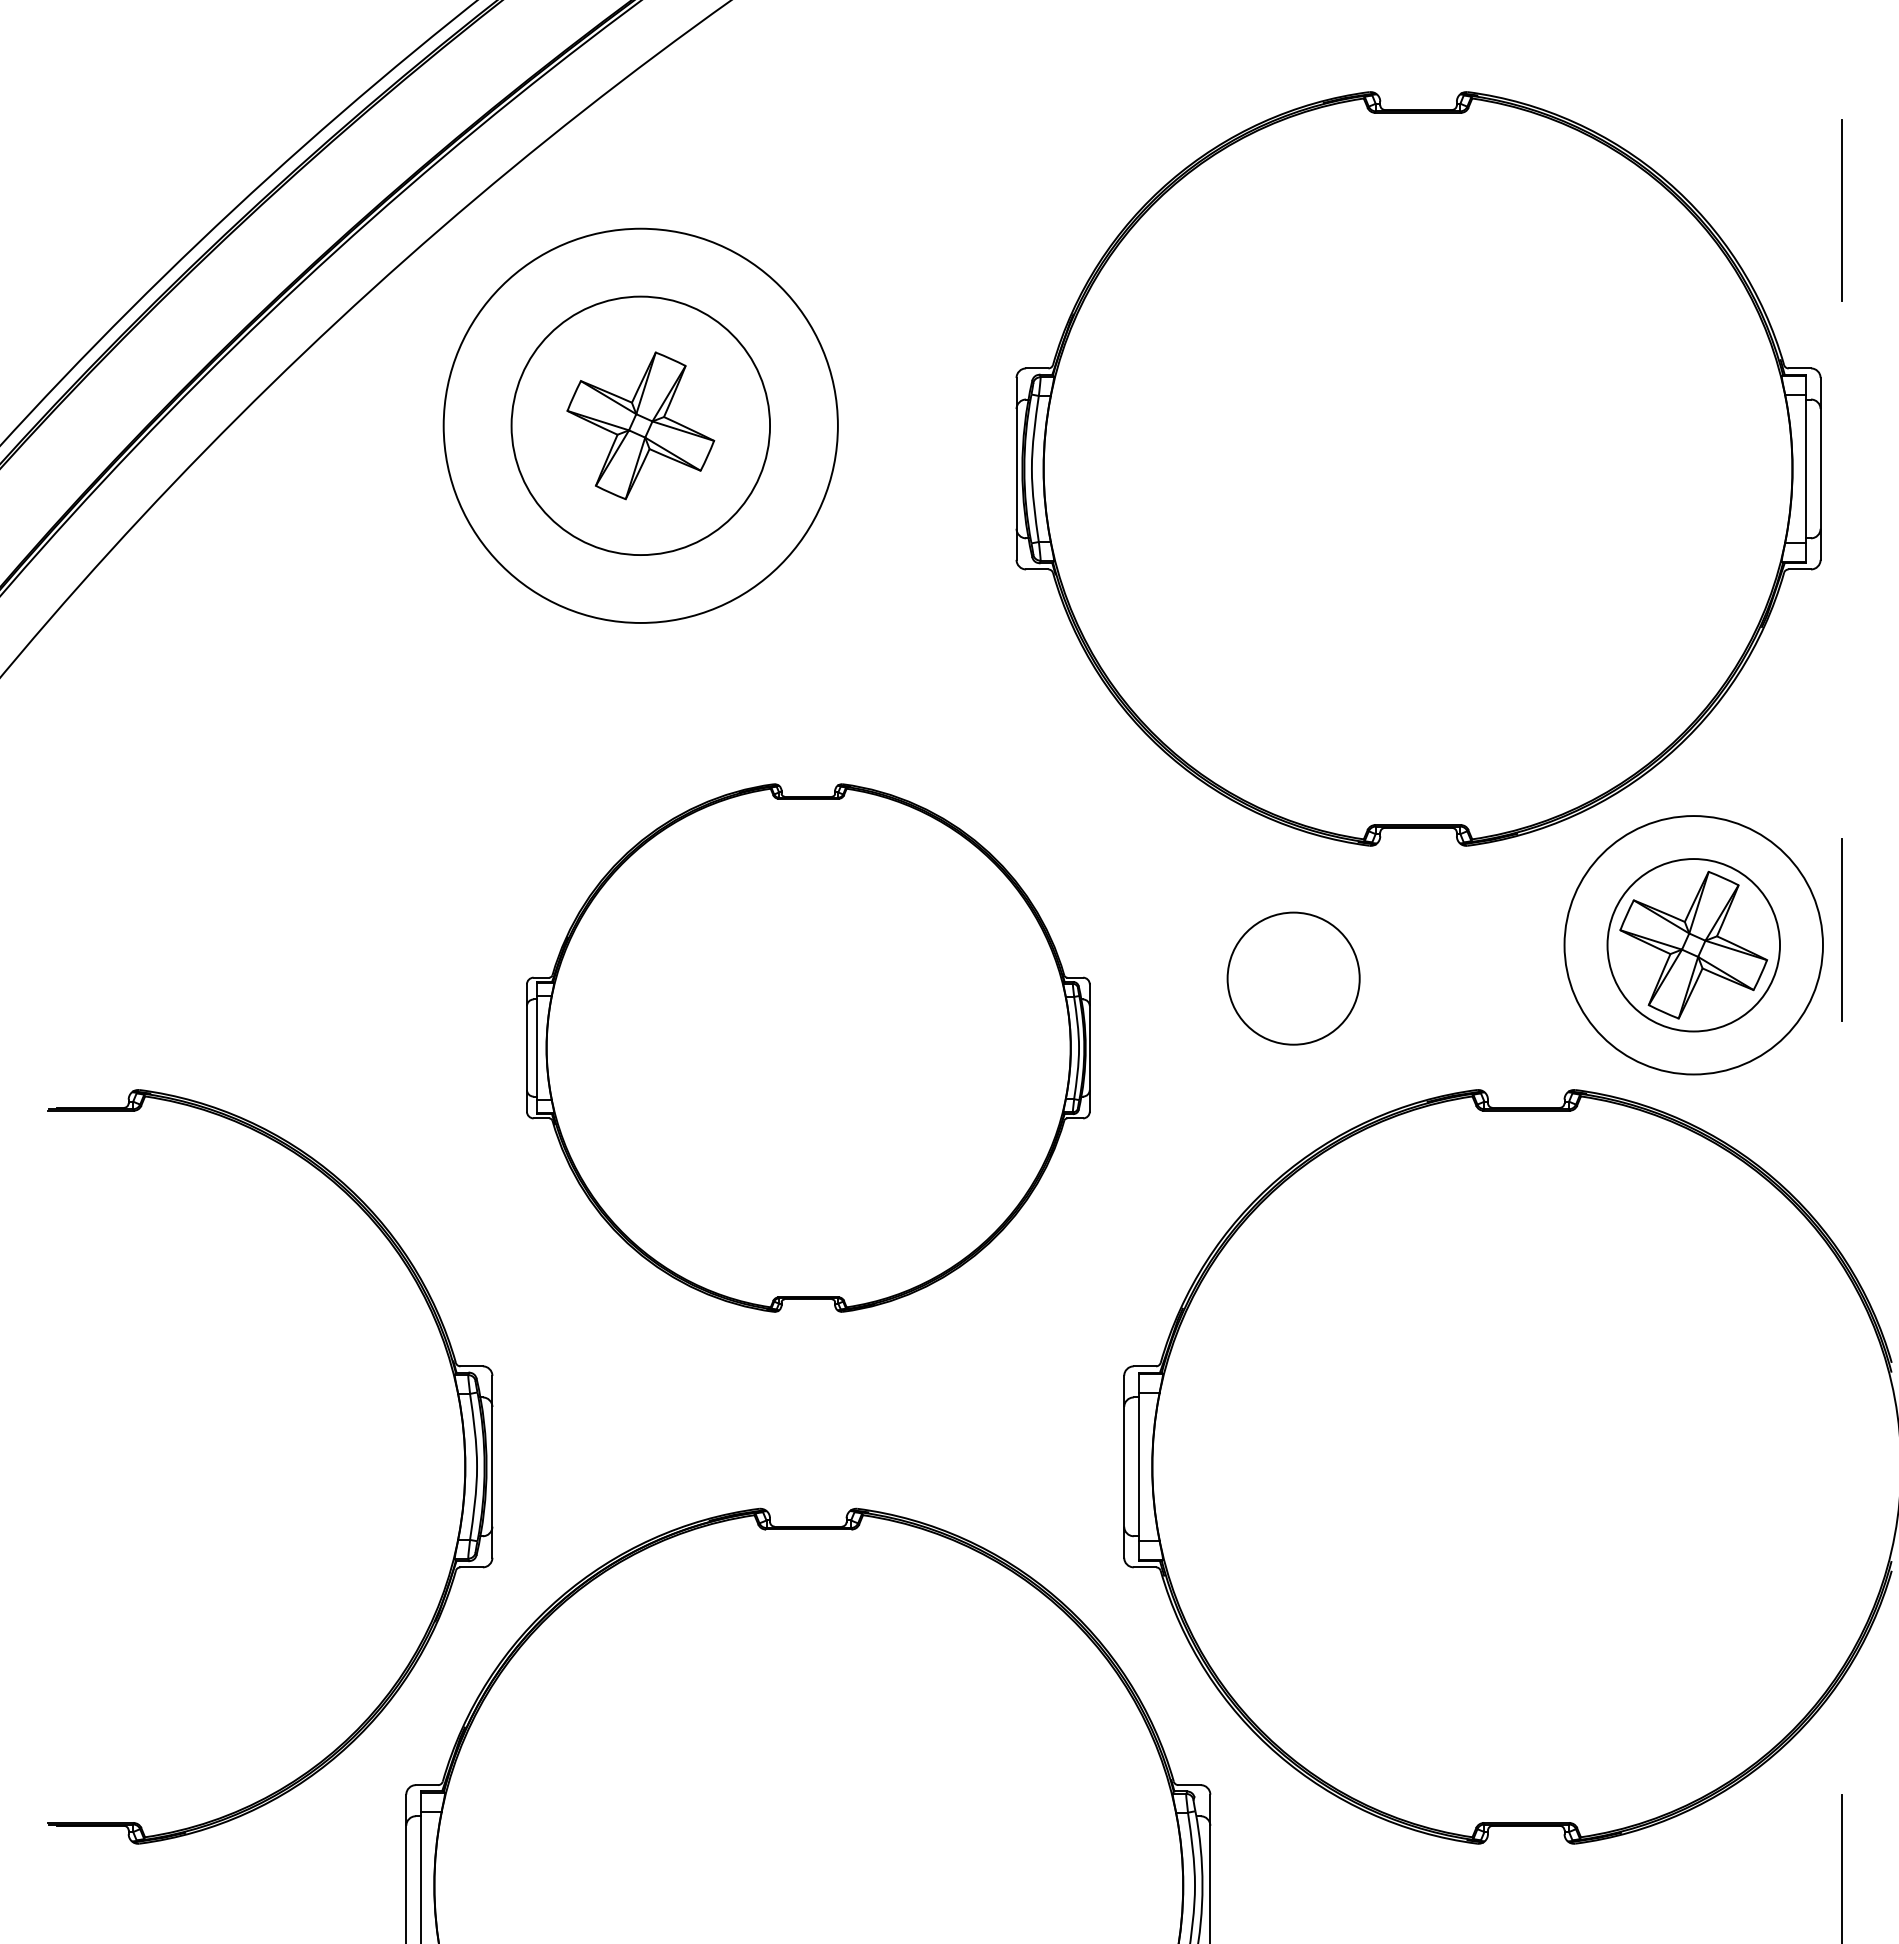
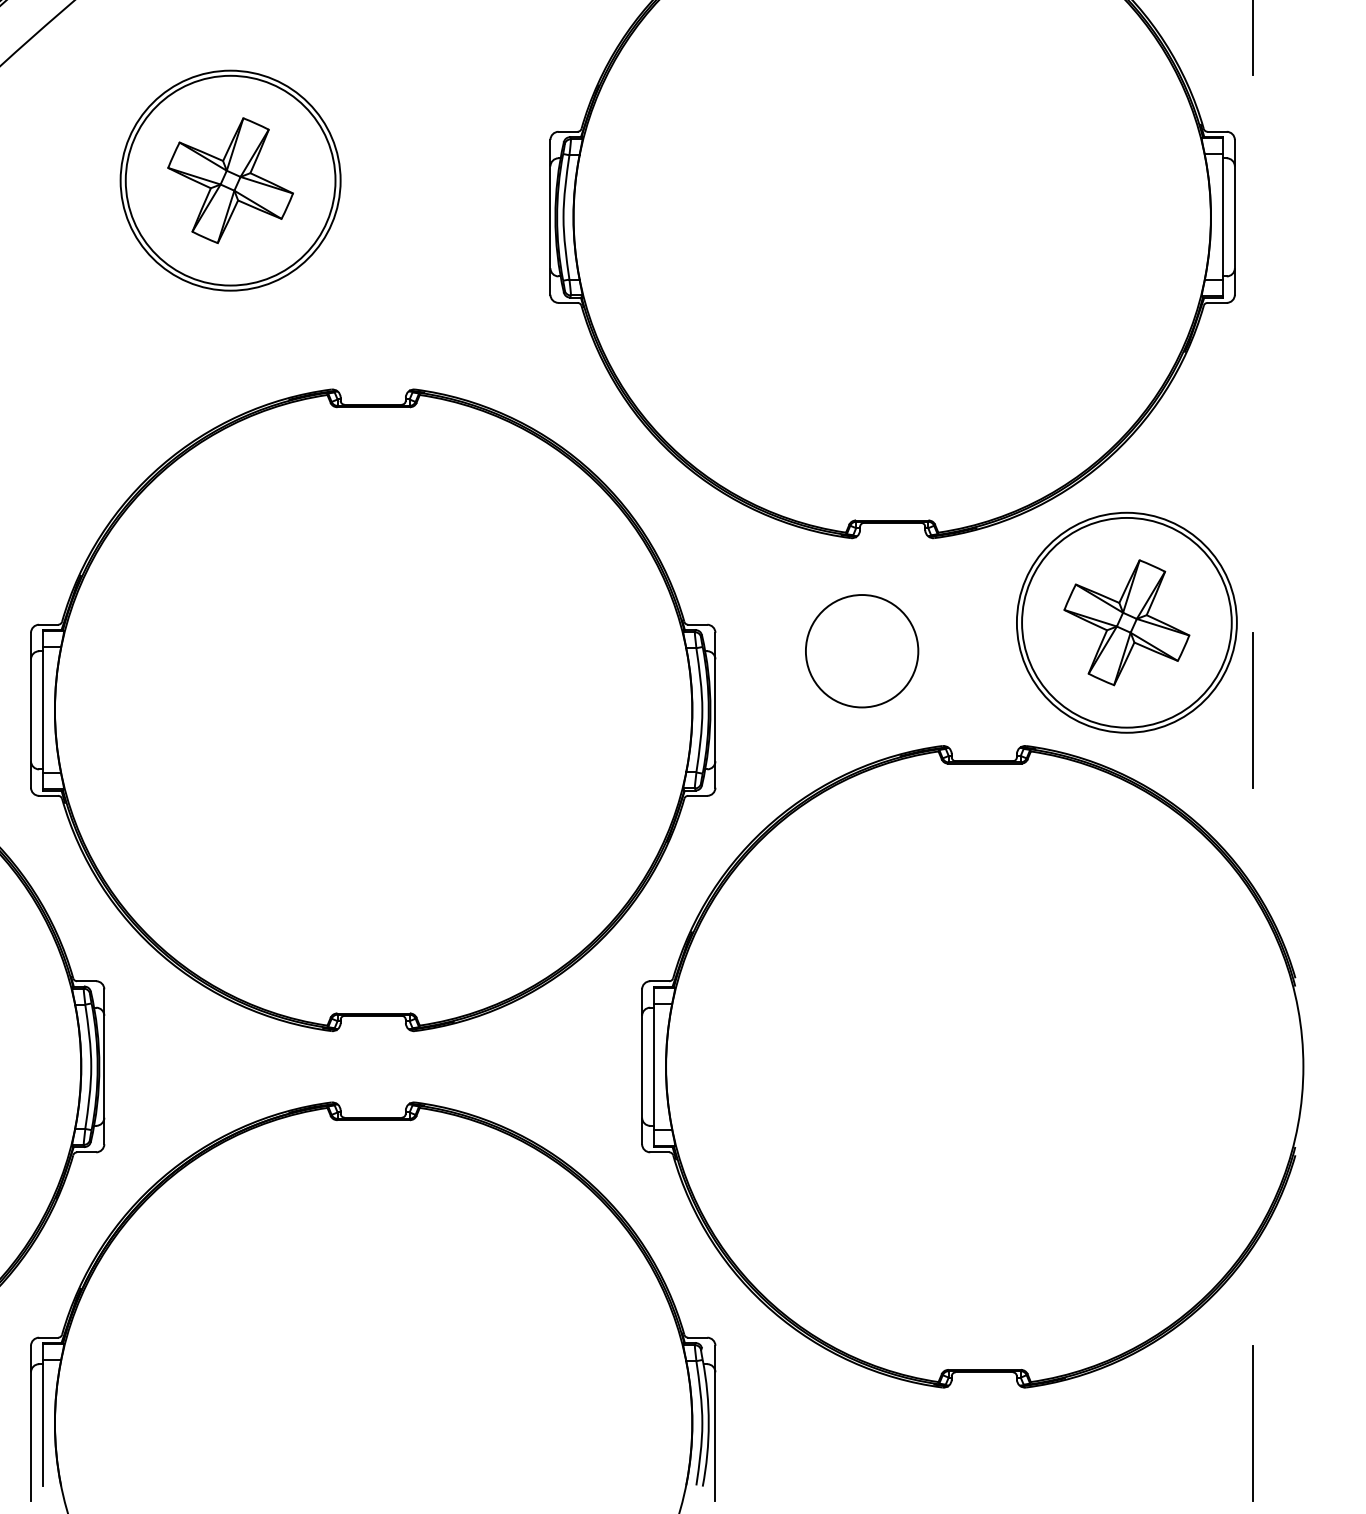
circle: (640, 425) -> (230, 180), size x0.62
line: (1841, 929) -> (1252, 709), moved
circle: (1693, 945) -> (1126, 623), size x1.43
circle: (1293, 978) -> (861, 651), moved
part: (808, 1047) -> (373, 709), size x1.43

